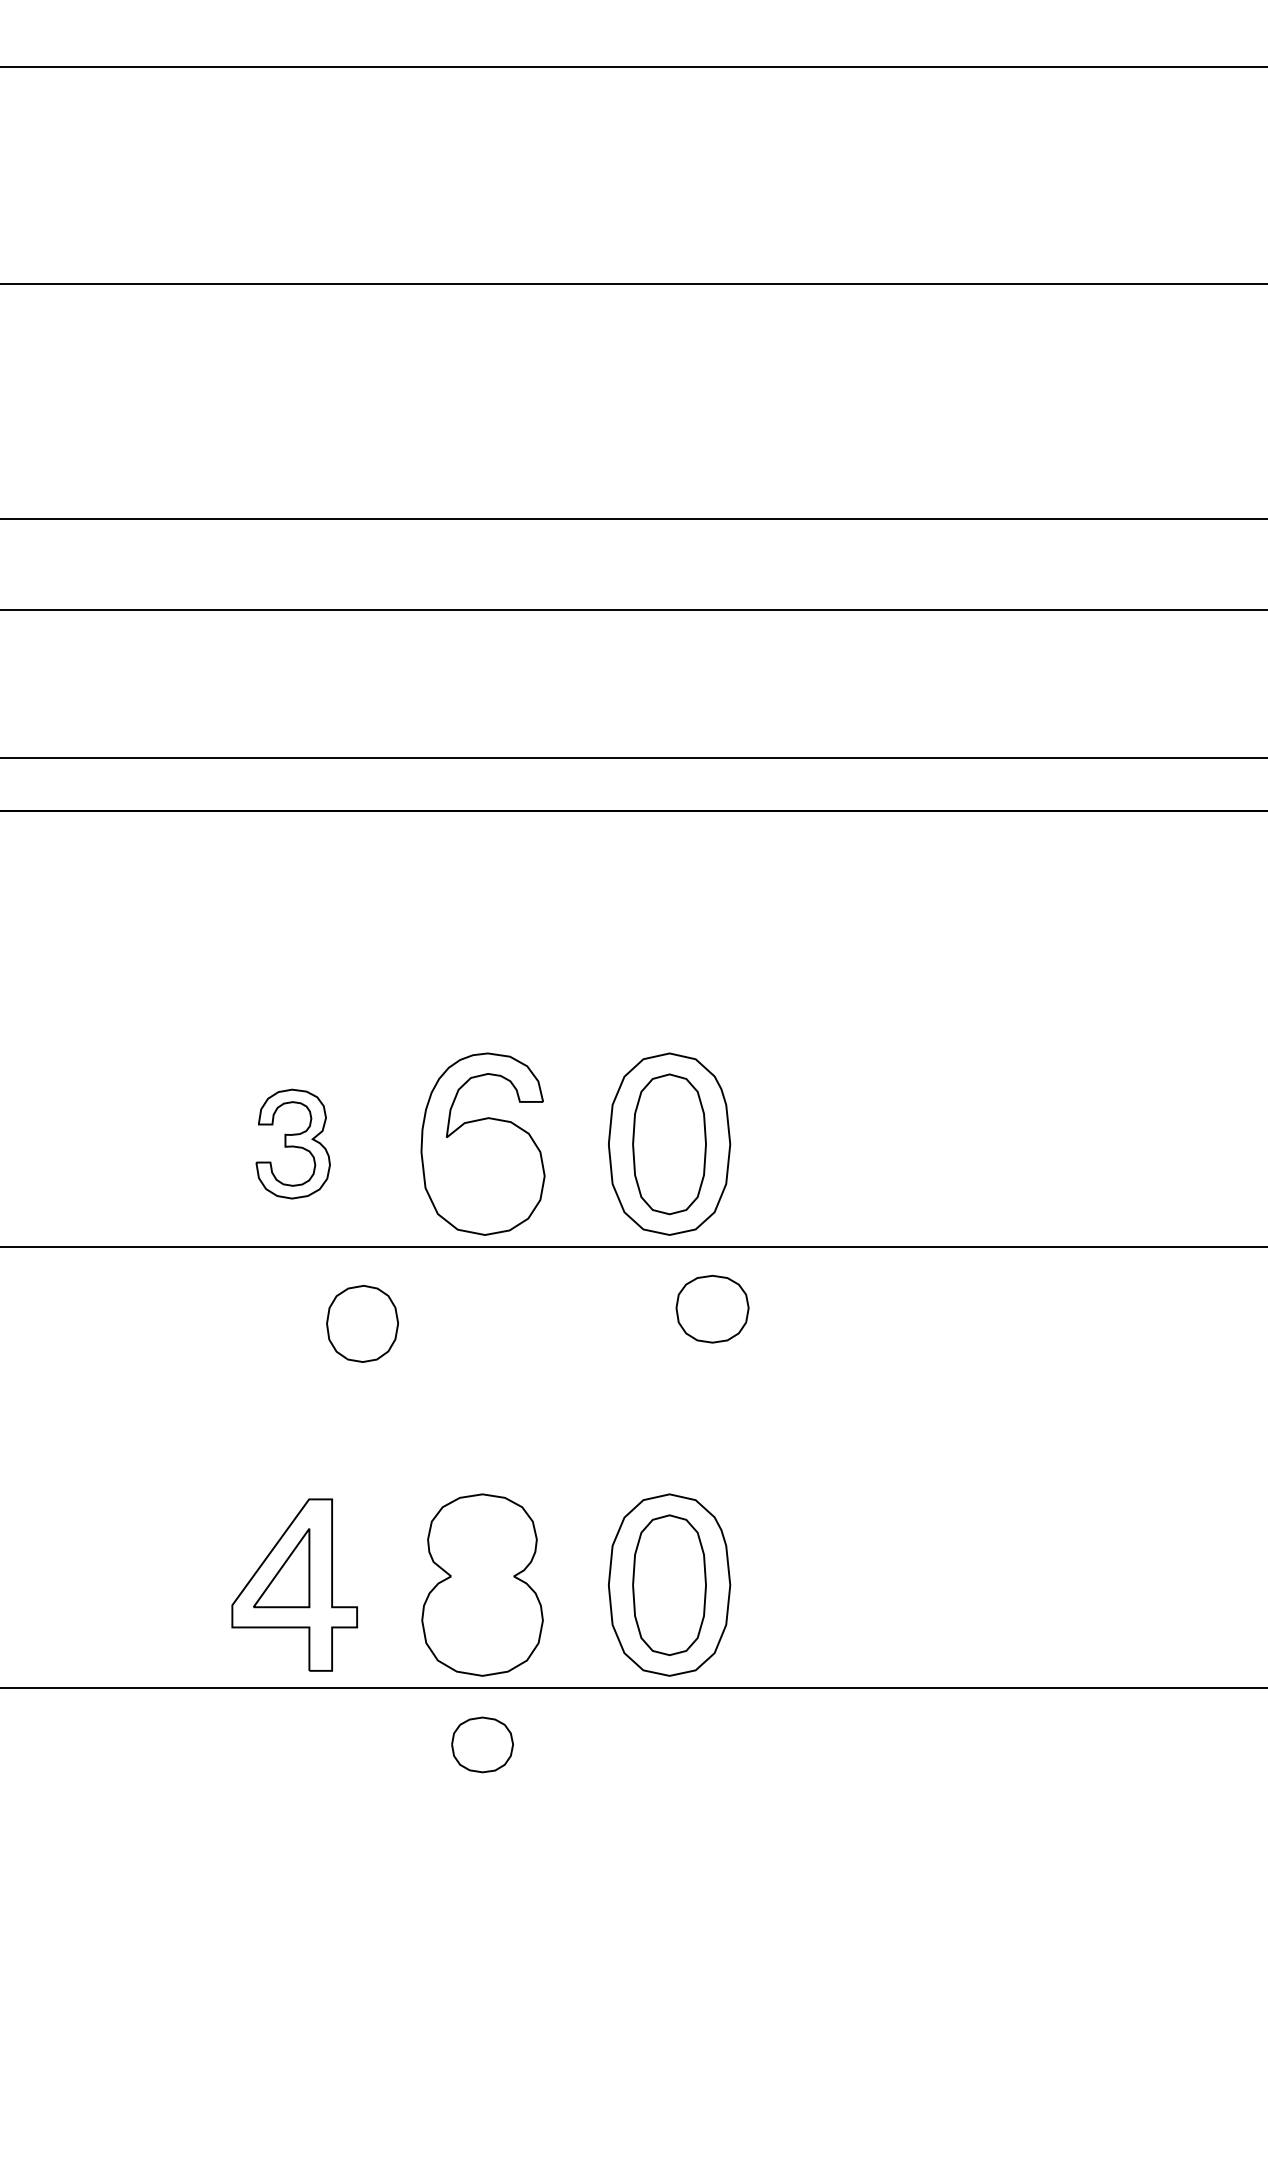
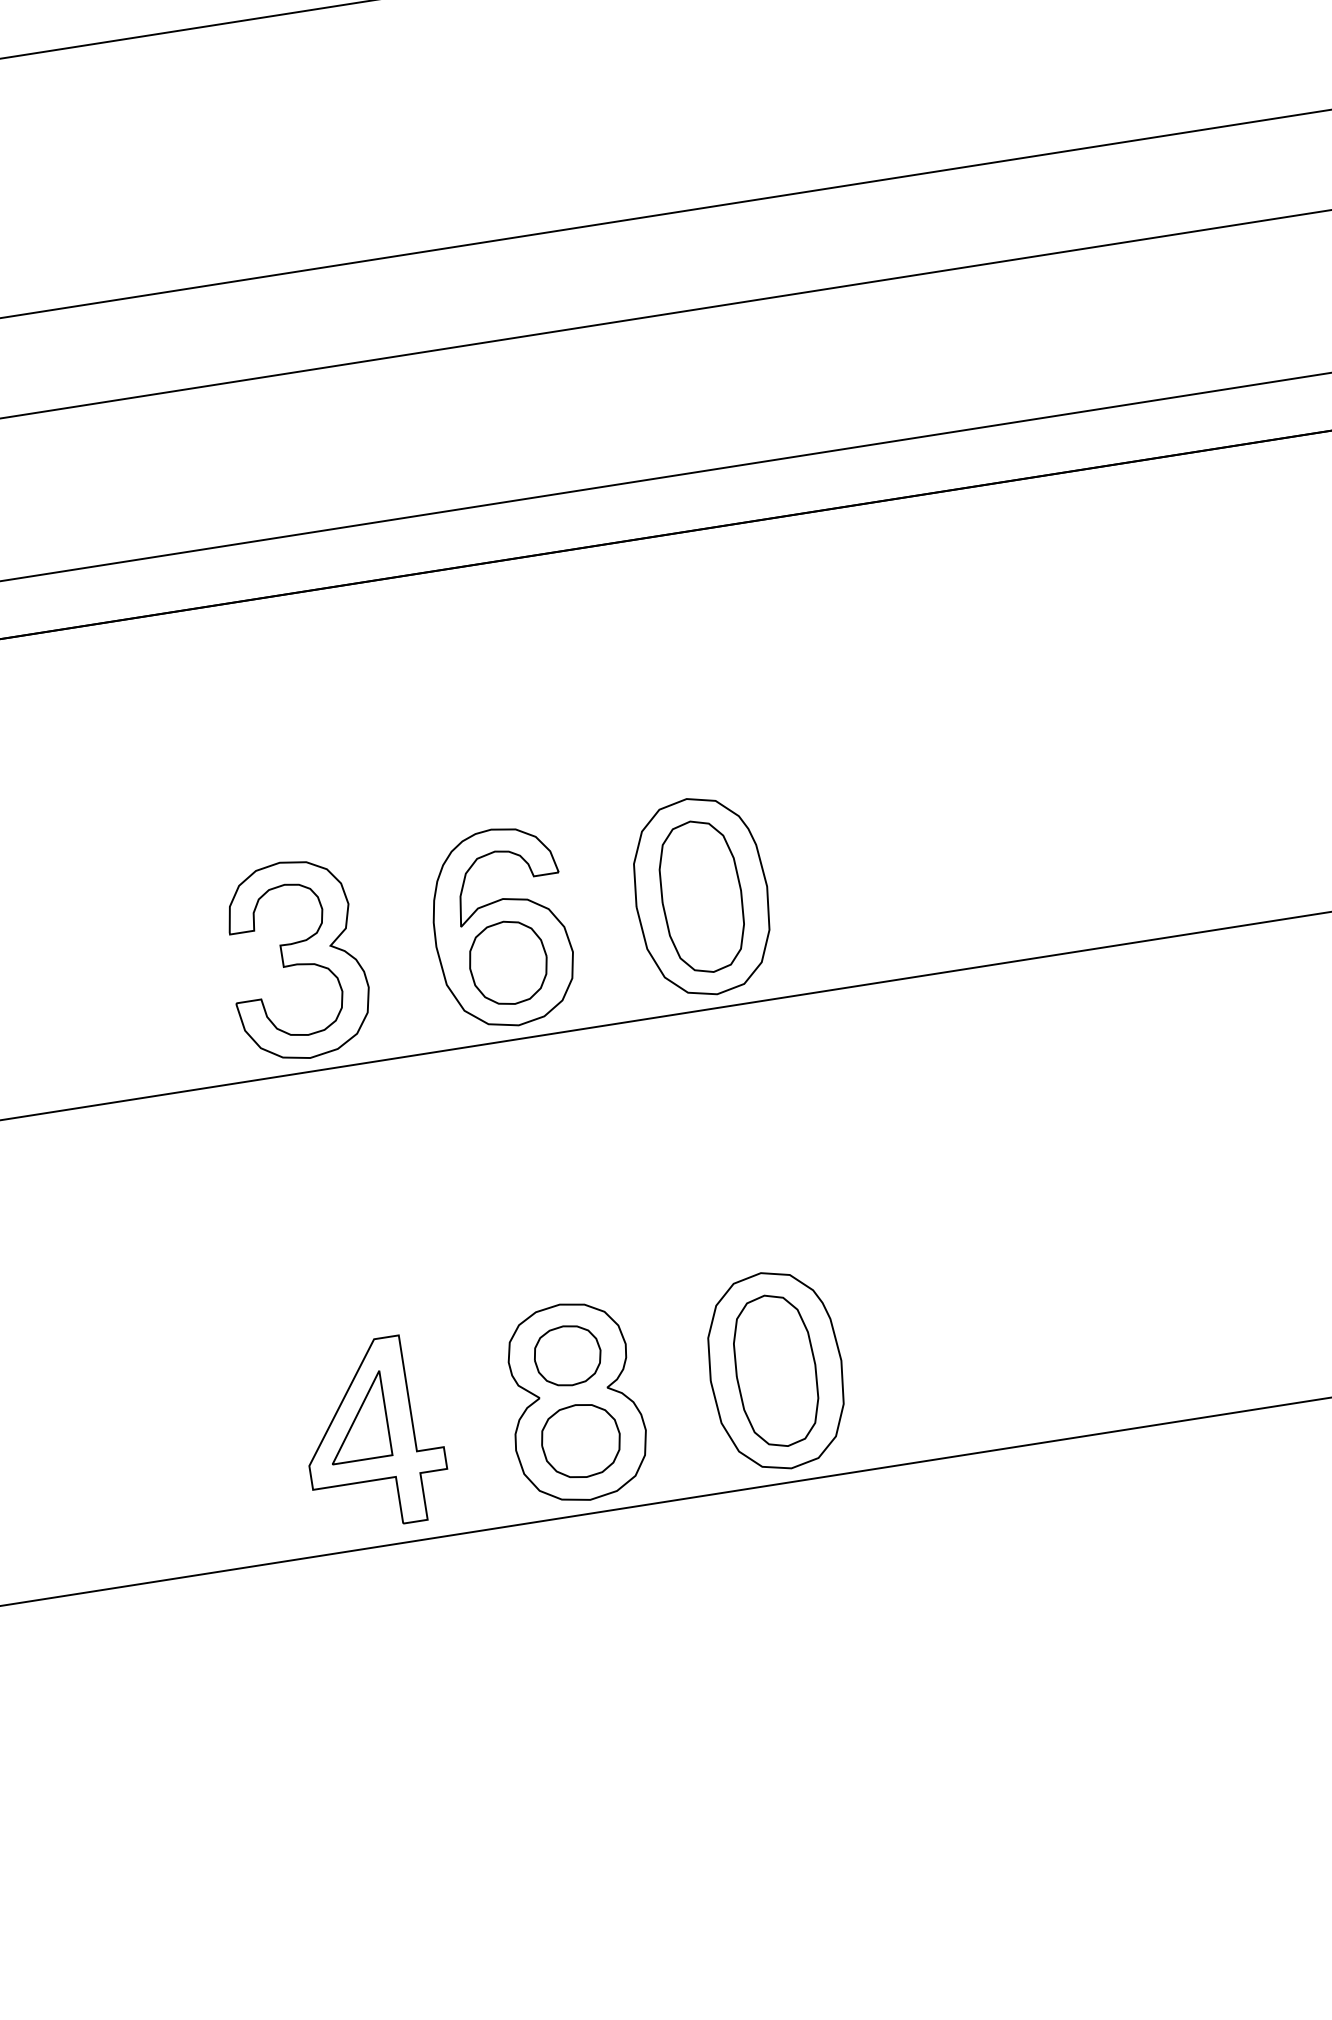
part: (293, 1143) -> (297, 959), size x1.67
part: (712, 1308) -> (580, 1440), moved
part: (362, 1323) -> (508, 962), moved
part: (482, 1744) -> (567, 1355), moved

